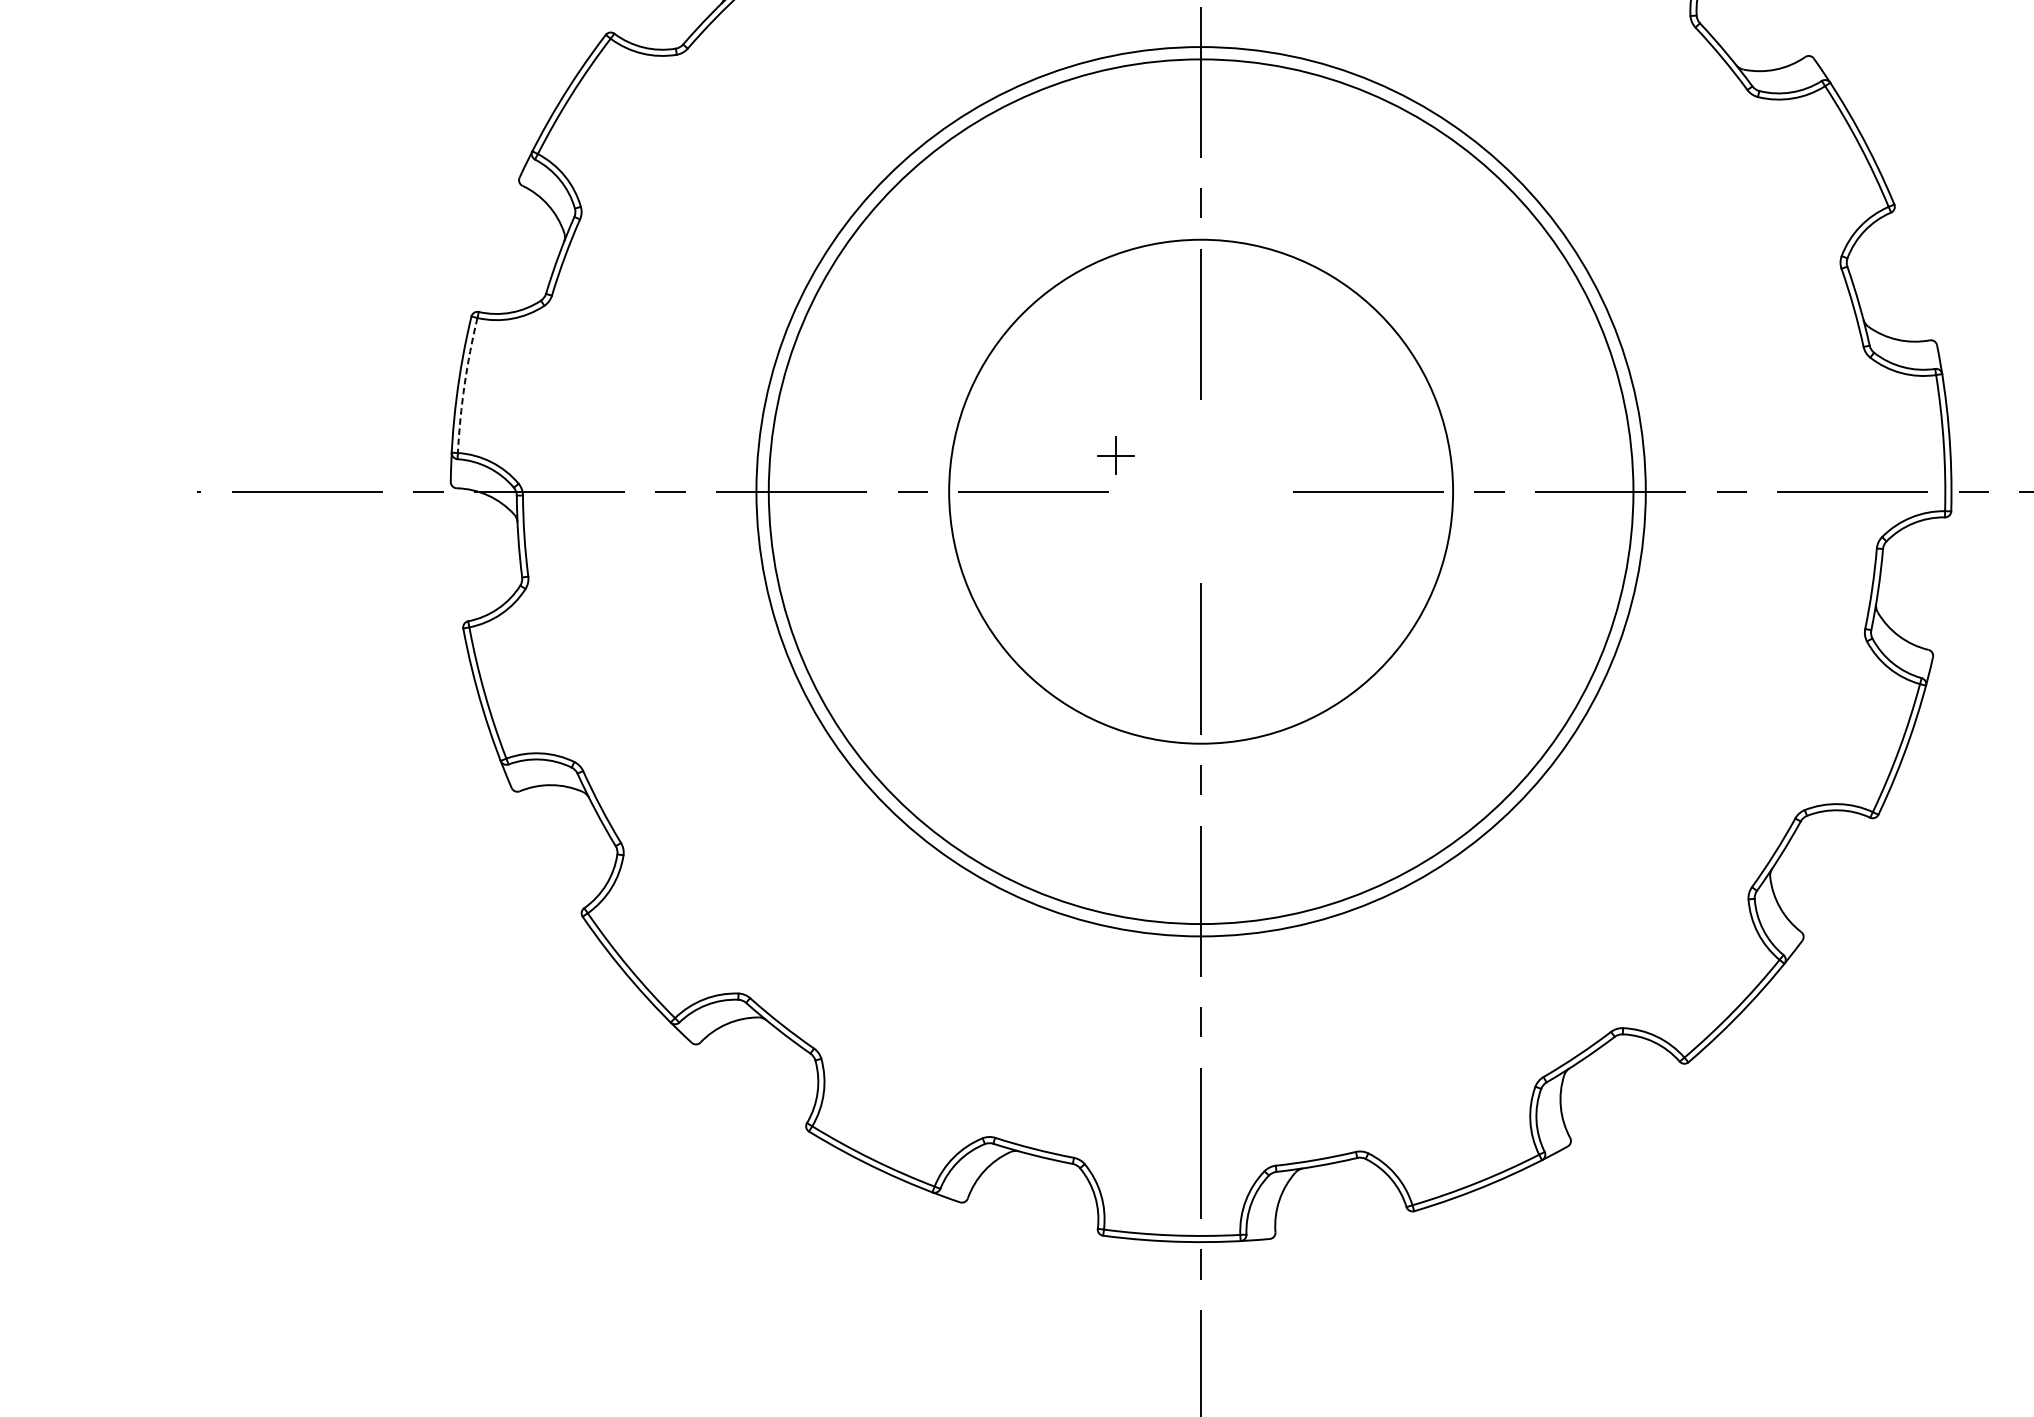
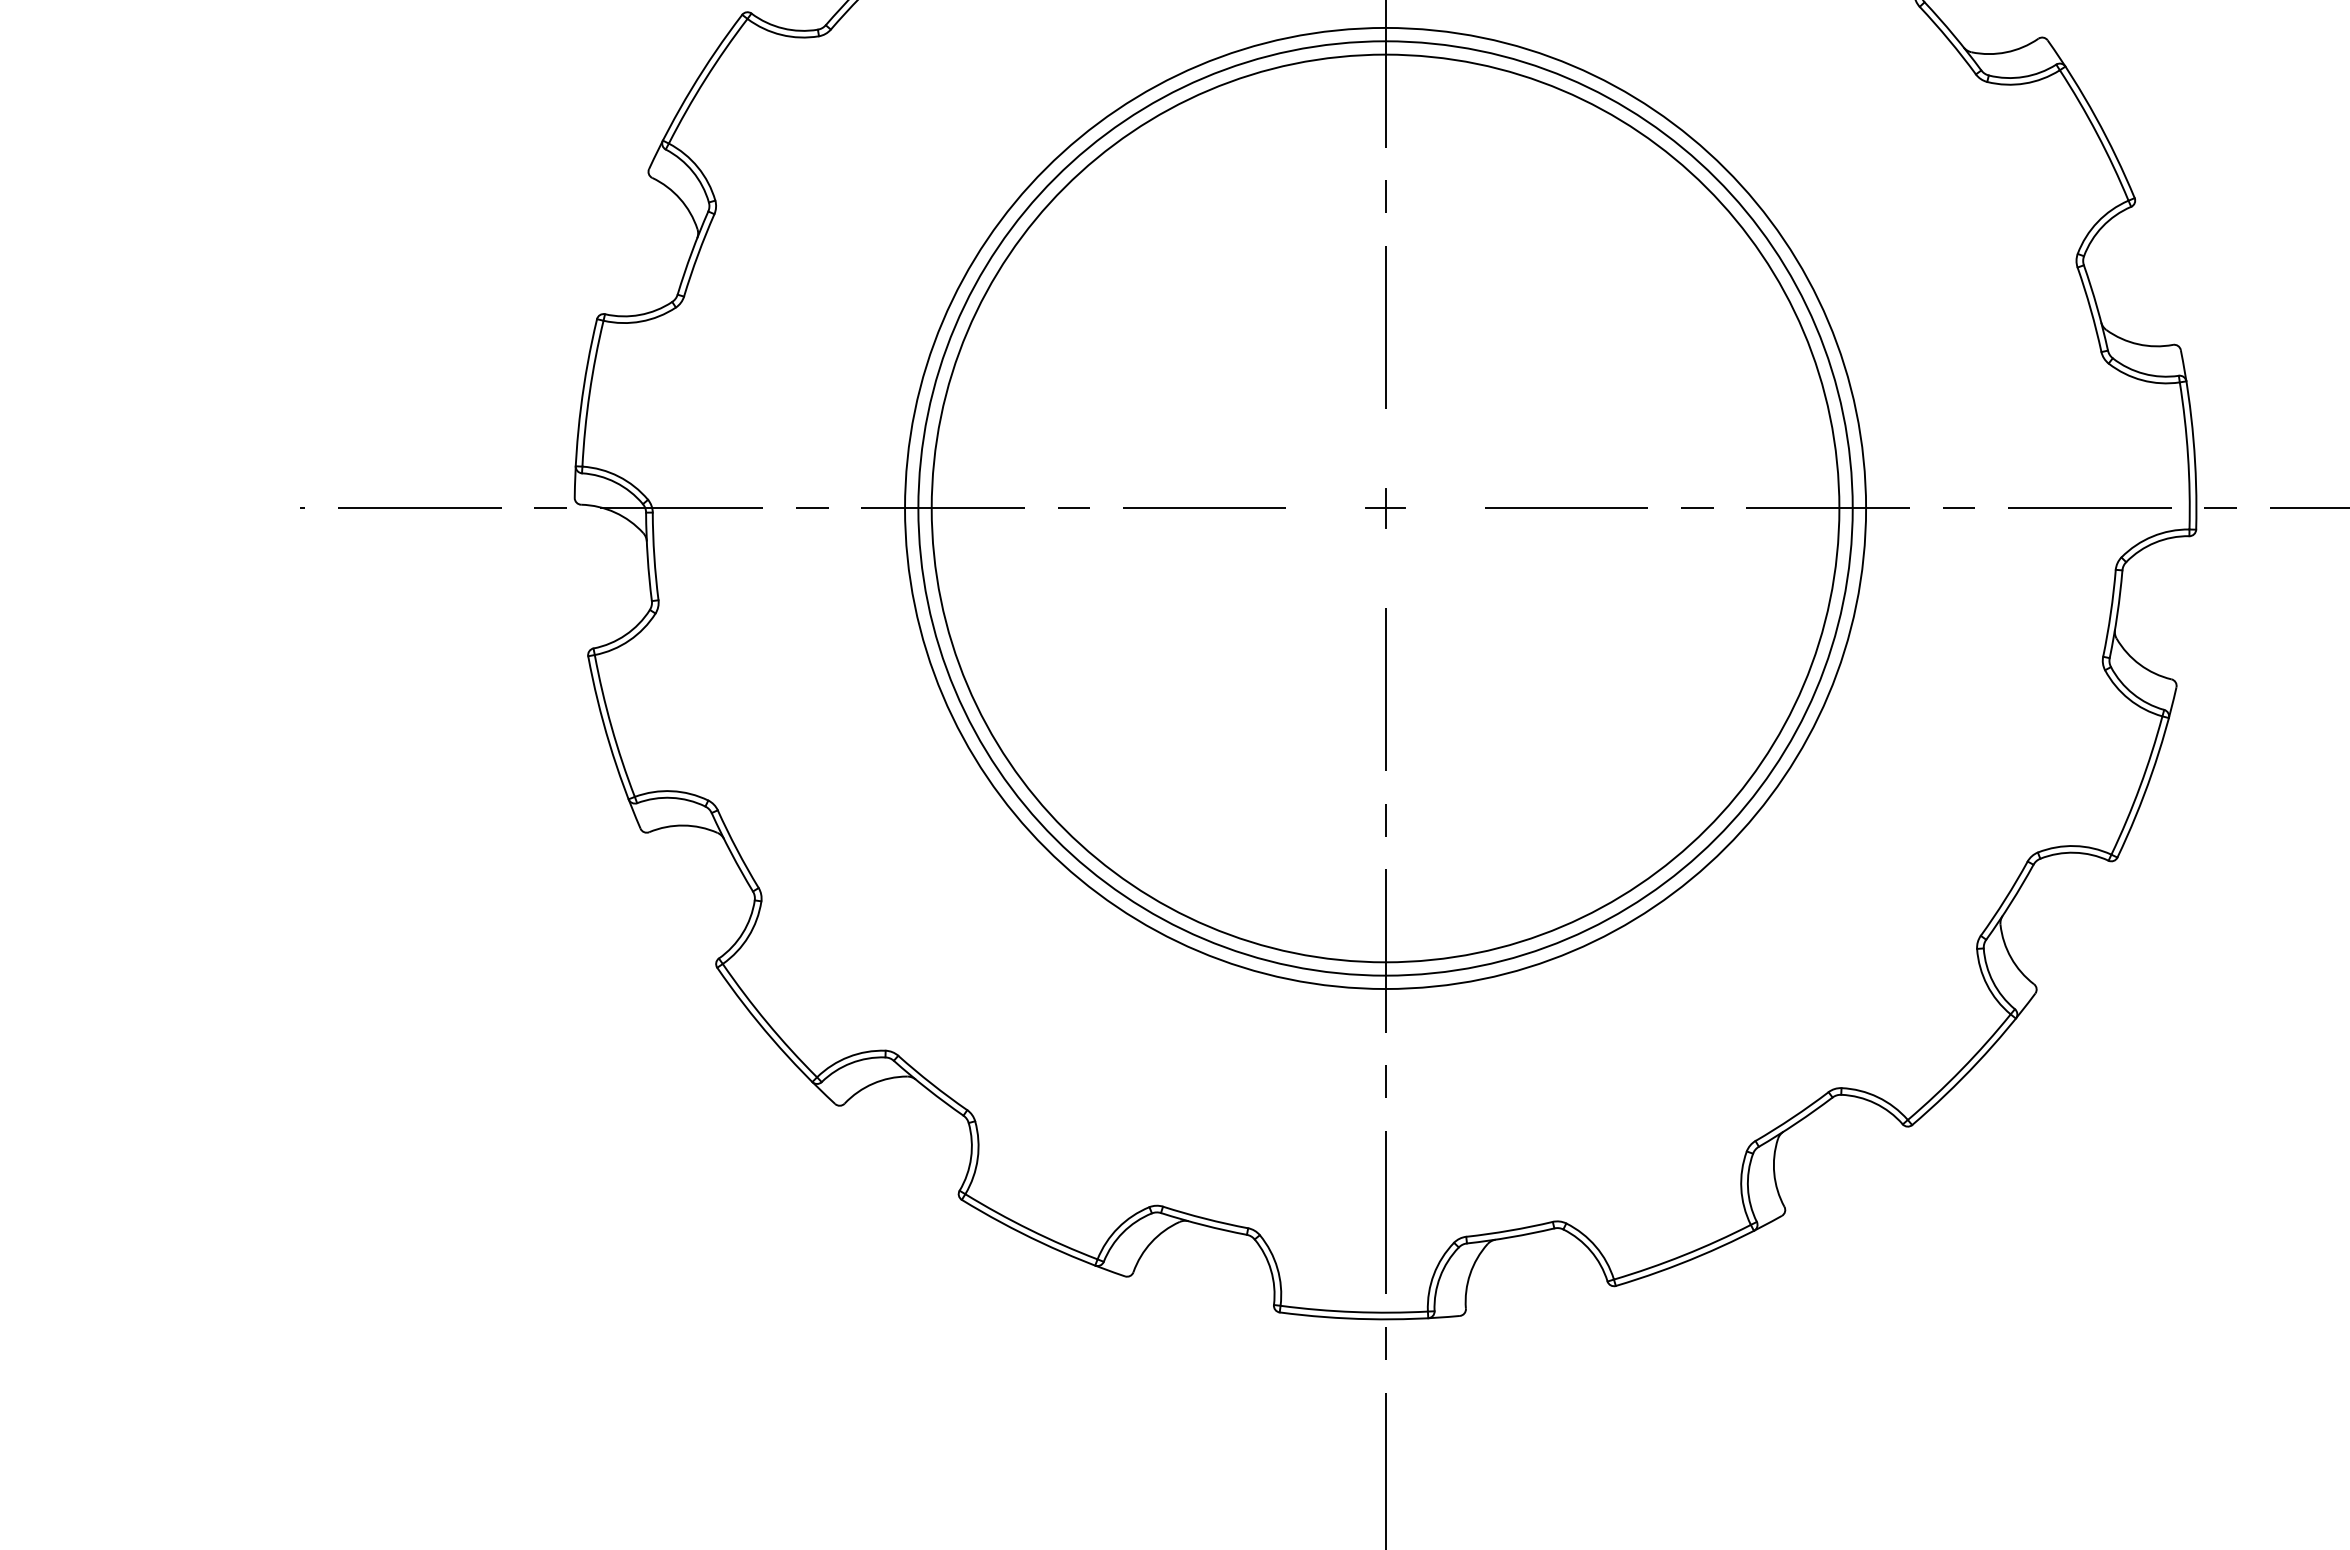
arc: (464, 385) -> (589, 393), dashed -> solid
part: (1115, 455) -> (1385, 508), moved
circle: (1201, 491) -> (1385, 508), size x1.67

